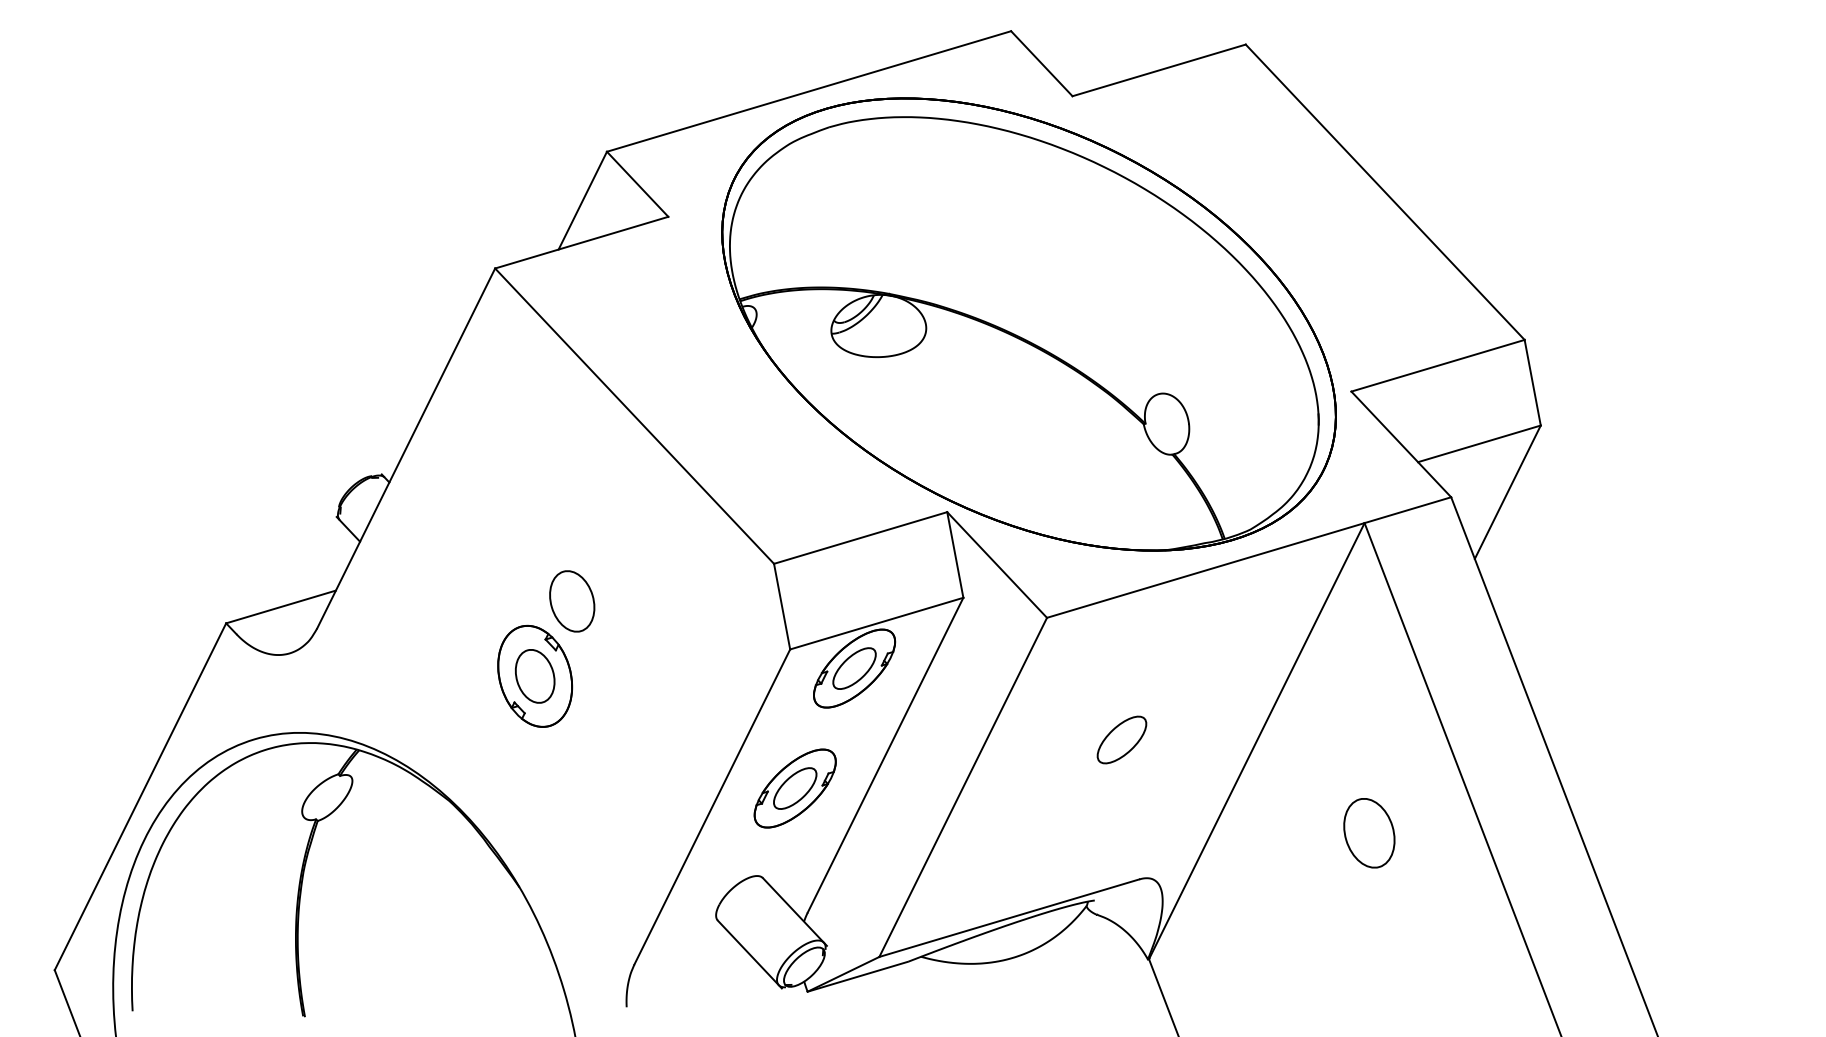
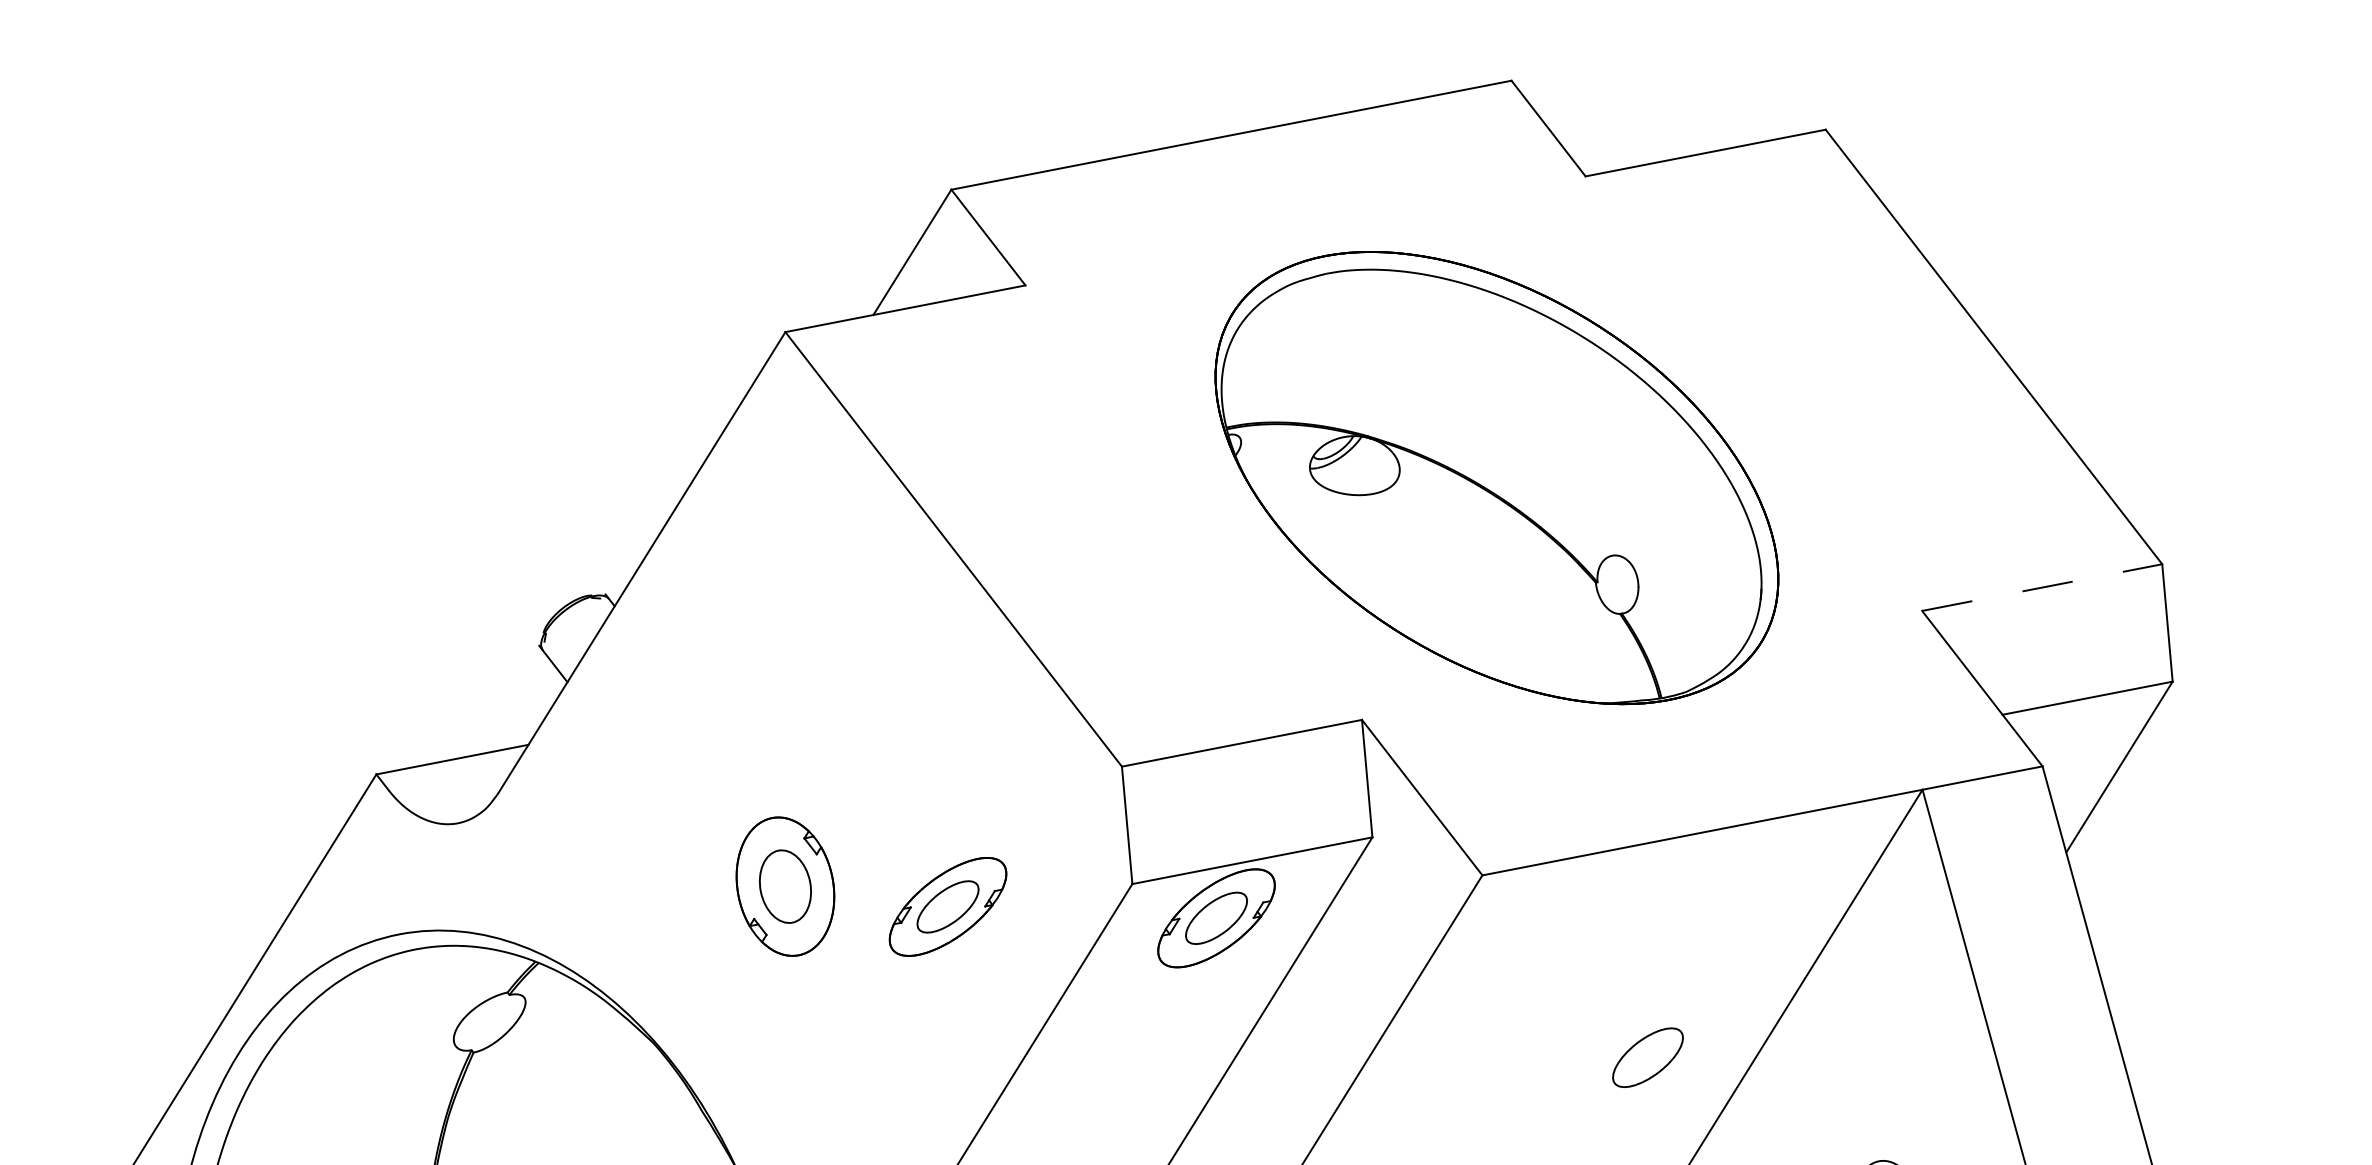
part: (1028, 324) -> (1496, 477), size x0.7
line: (1438, 365) -> (2042, 587), solid -> dashed
part: (572, 601) -> (845, 790), removed
part: (1121, 739) -> (1647, 1056), moved
part: (794, 788) -> (947, 906), moved

